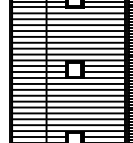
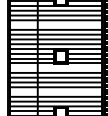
line: (68, 31) -> (55, 25), removed
line: (68, 84) -> (55, 68), removed
line: (68, 113) -> (55, 92), removed

